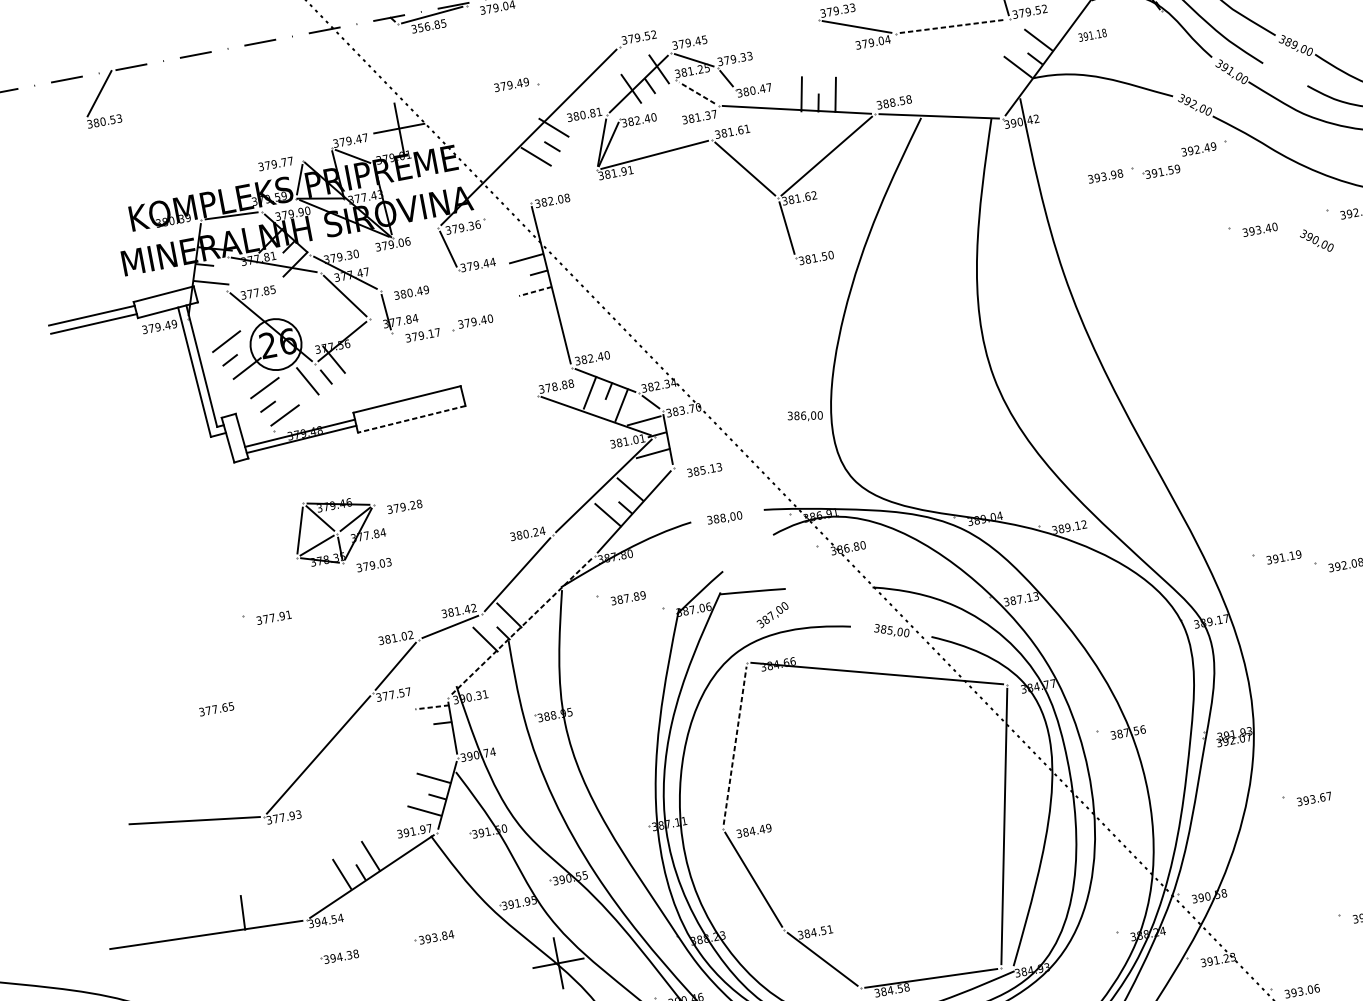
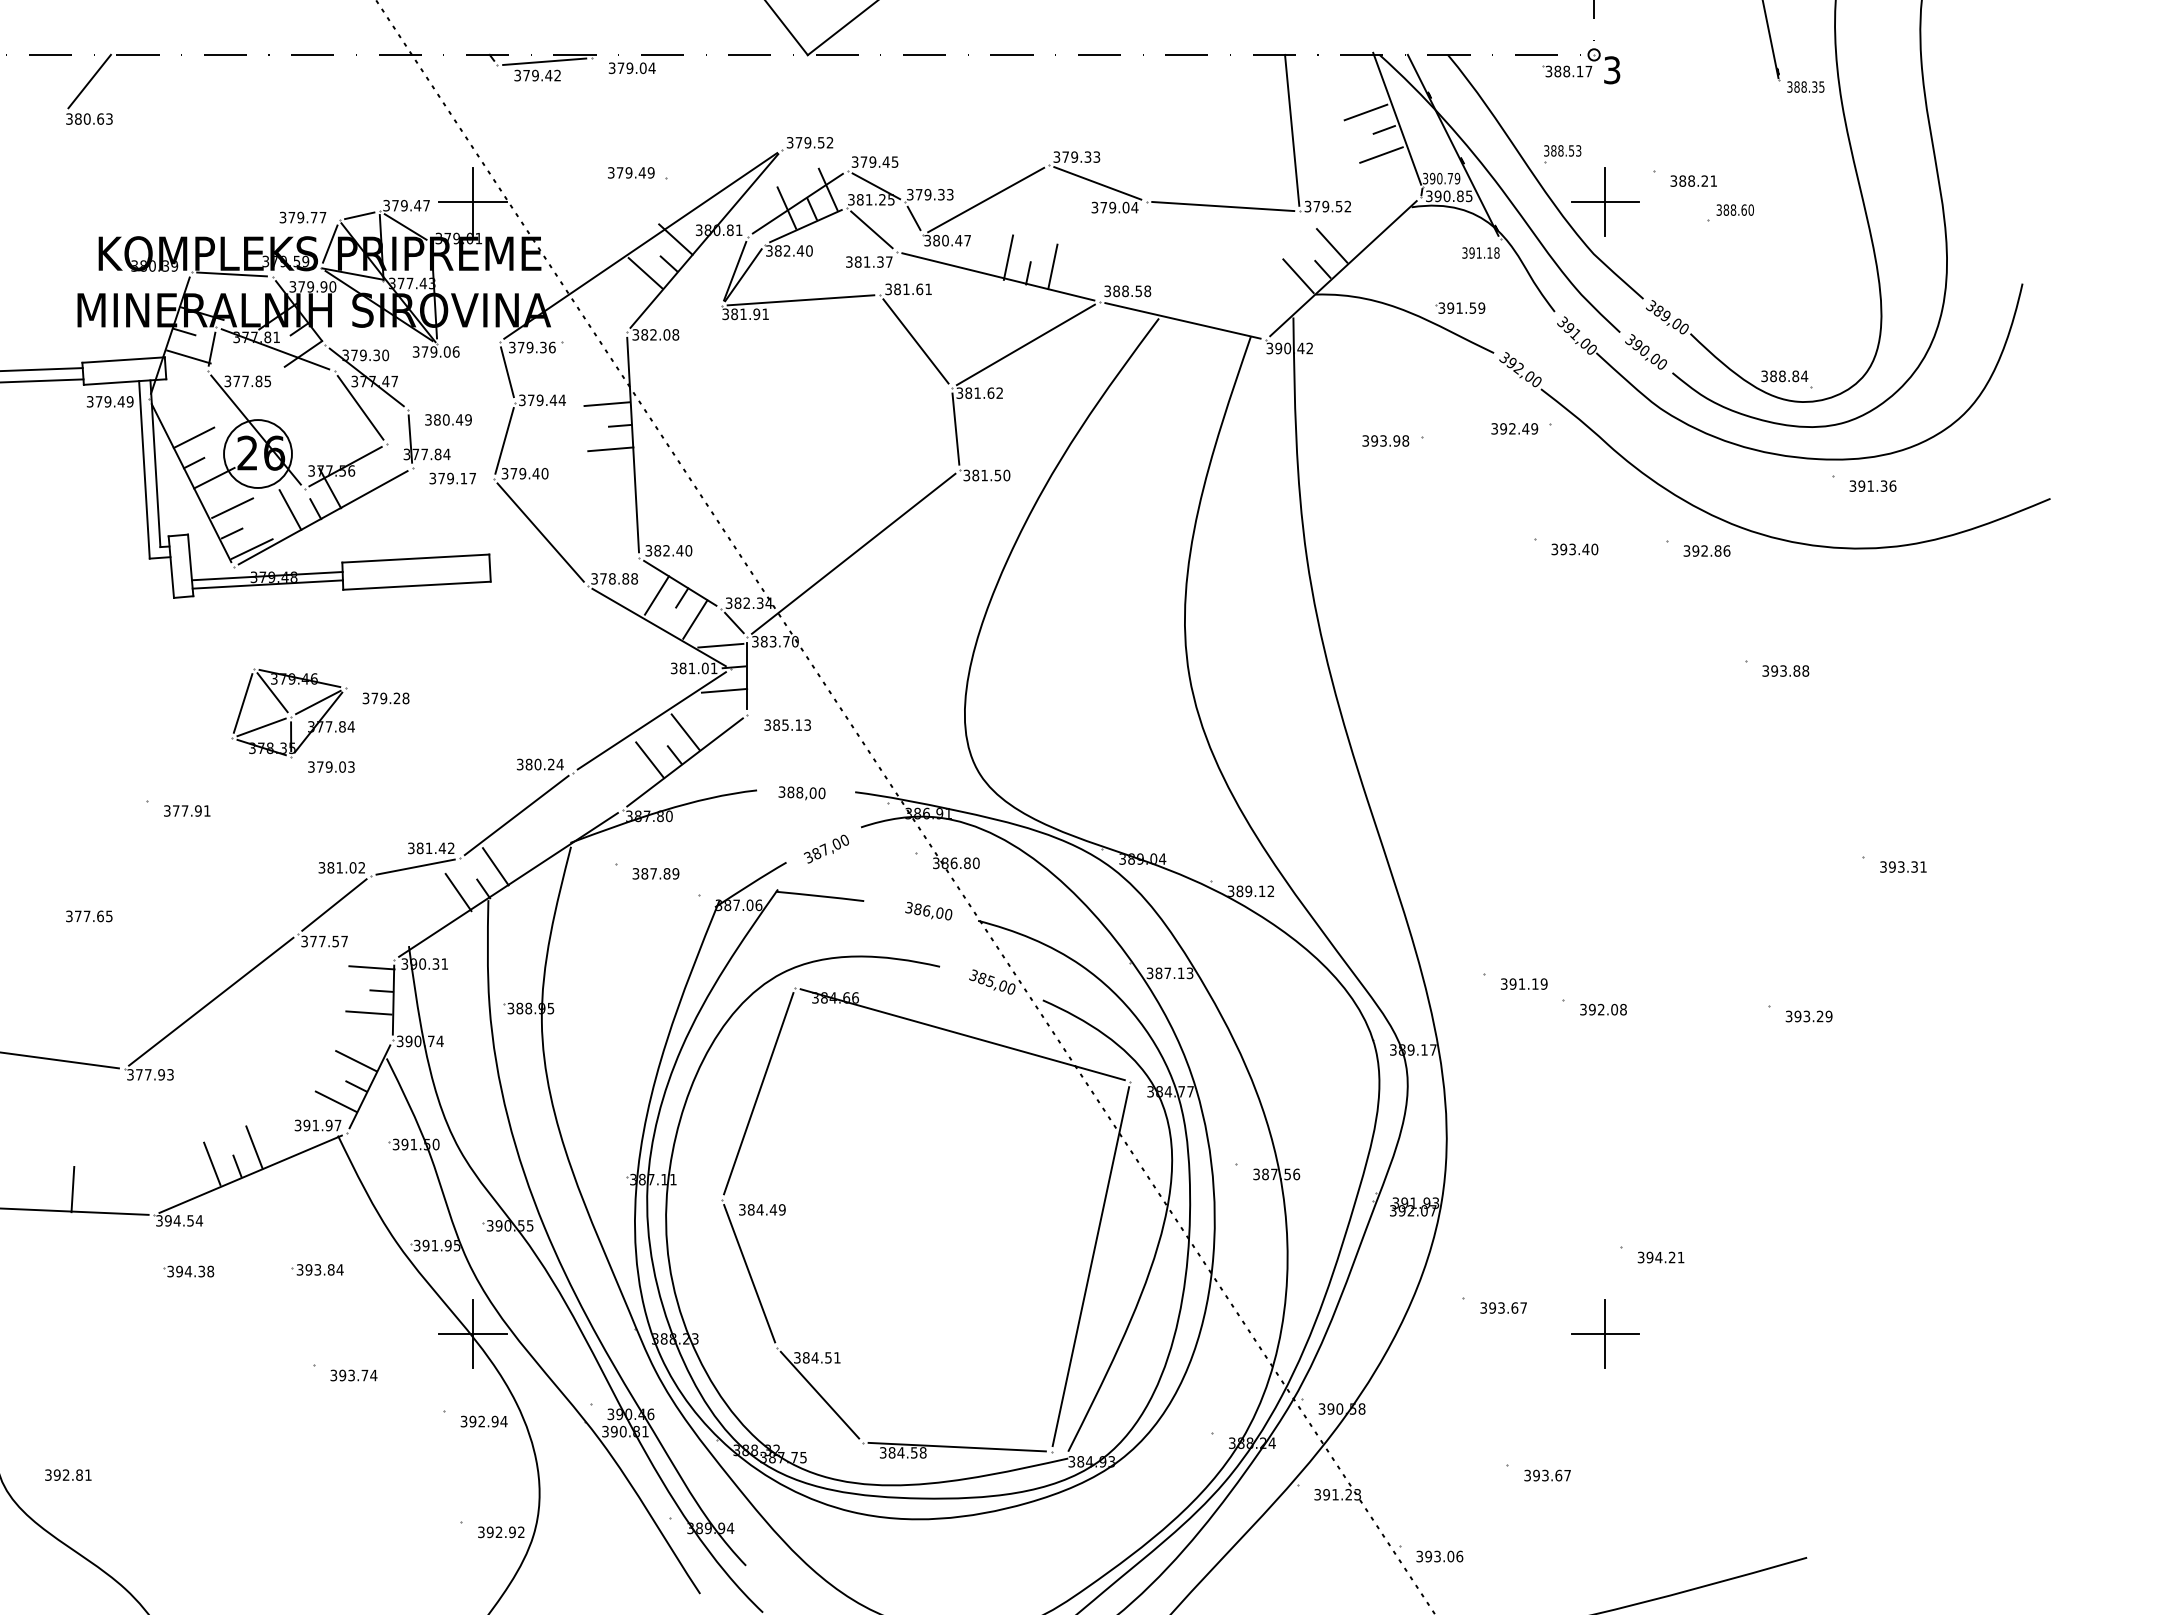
text: (431, 25) -> (541, 75), 356.85 -> 379.42
line: (952, 26) -> (1223, 206), dashed -> solid
text: (1092, 34) -> (1480, 252), moved
line: (777, 54) -> (986, 199), added
line: (696, 92) -> (871, 229), dashed -> solid
line: (647, 99) -> (805, 226), added
text: (112, 119) -> (100, 118), 380.53 -> 380.63
line: (575, 124) -> (704, 240), added
line: (317, 154) -> (359, 215), added
part: (1161, 171) -> (1460, 307), moved
text: (1316, 240) -> (1645, 351), moved
line: (226, 273) -> (211, 348), added
line: (535, 291) -> (610, 449), dashed -> solid
line: (455, 299) -> (504, 440), added
line: (729, 334) -> (853, 553), added
line: (495, 362) -> (540, 532), added
line: (231, 375) -> (191, 483), added
line: (332, 382) -> (322, 517), added
text: (804, 415) -> (928, 911), moved
line: (411, 419) -> (416, 585), dashed -> solid
text: (772, 614) -> (826, 848), moved
line: (521, 626) -> (508, 884), dashed -> solid
line: (431, 707) -> (371, 967), dashed -> solid
line: (436, 740) -> (368, 1012), added
line: (734, 745) -> (758, 1093), dashed -> solid

